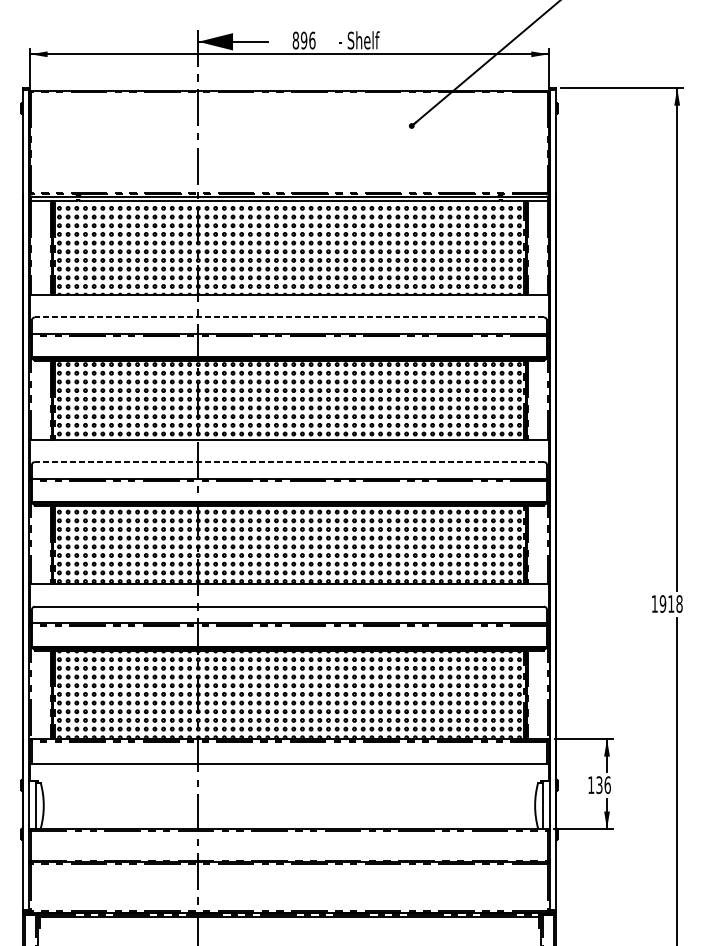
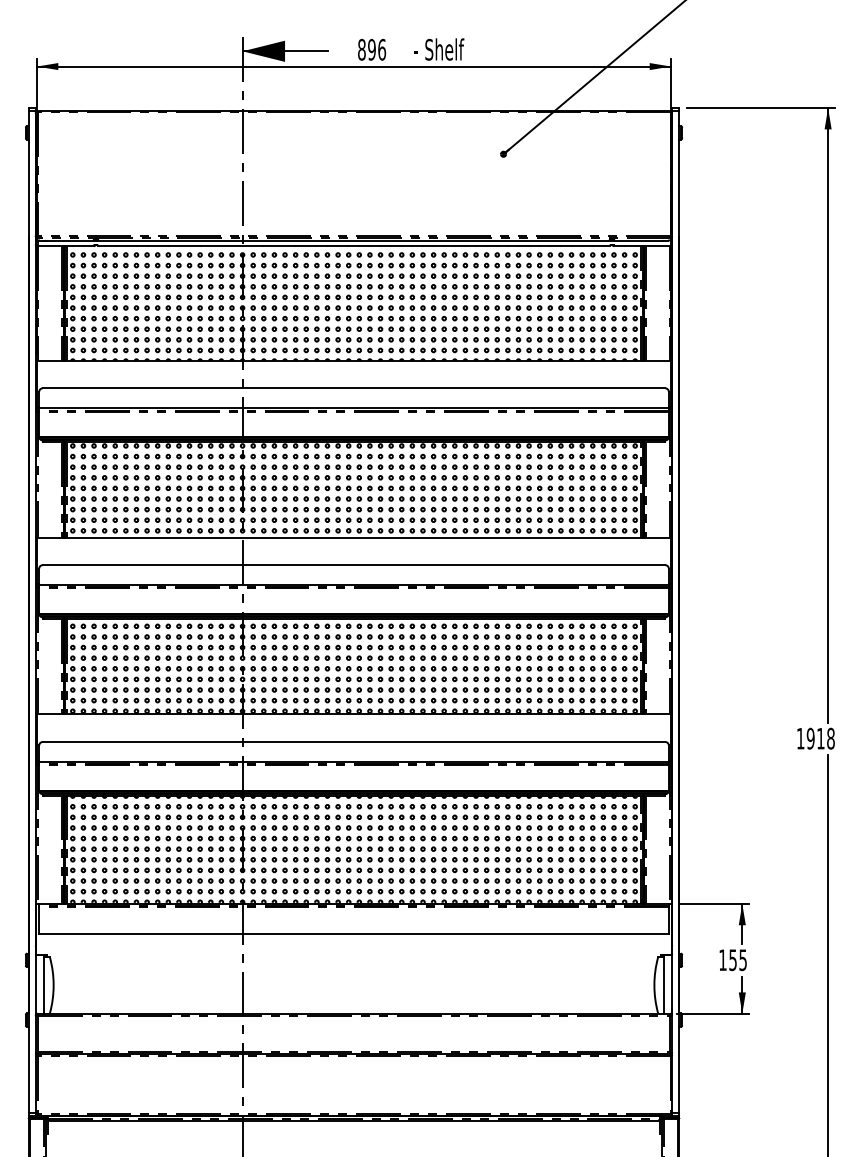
line: (289, 317) -> (353, 388), dashed -> solid
line: (289, 462) -> (353, 565), dashed -> solid
text: (603, 785) -> (738, 960), 136 -> 155

